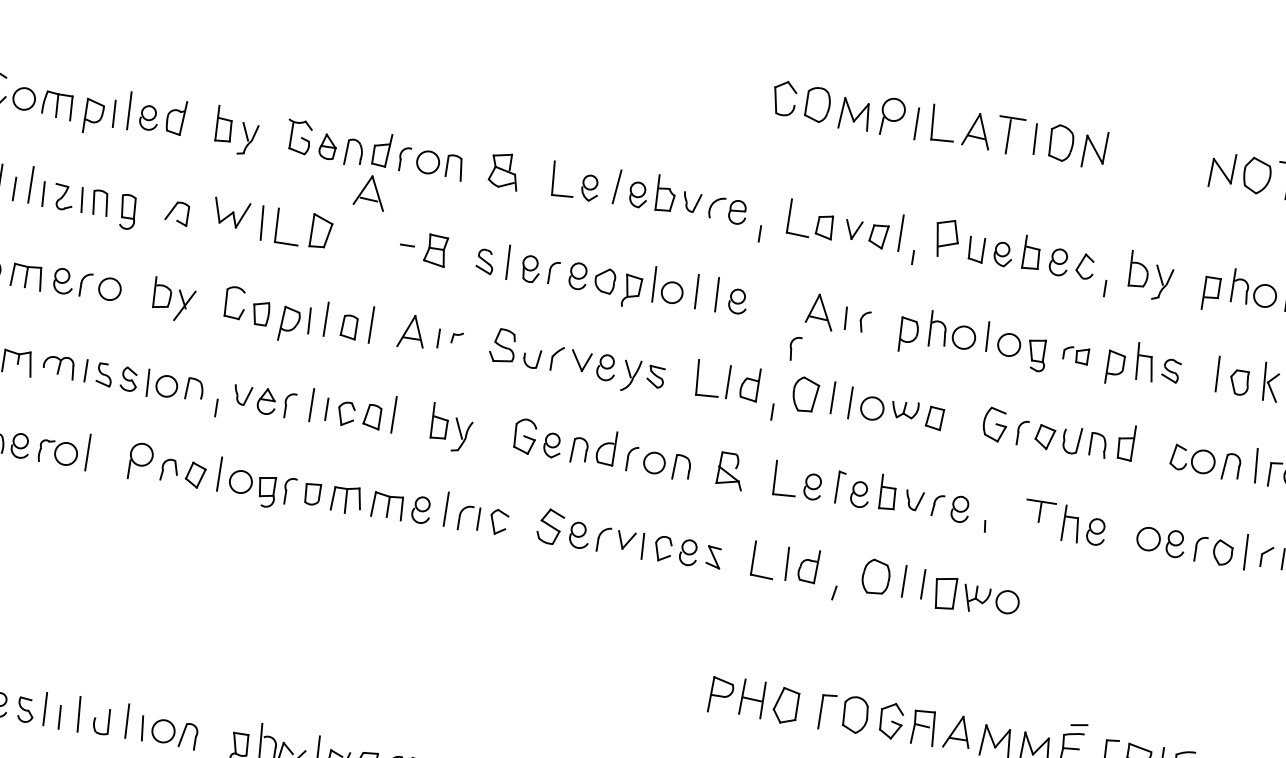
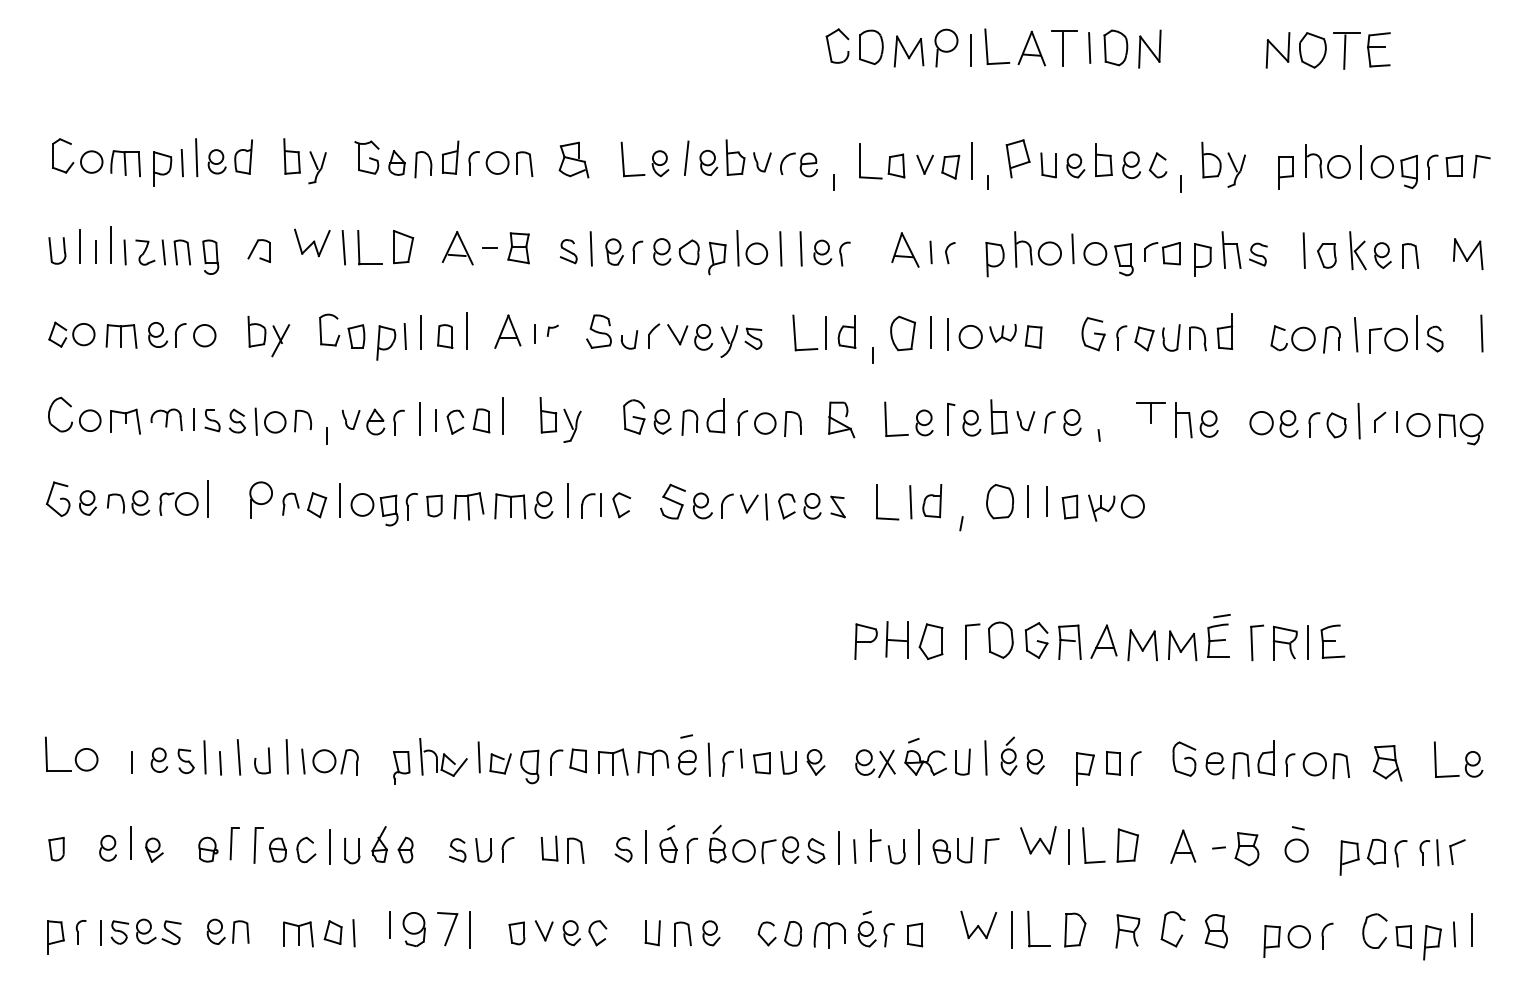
part: (370, 192) -> (457, 248), moved
part: (794, 348) -> (844, 253), moved
part: (1076, 354) -> (1162, 253), size x1.43
part: (944, 592) -> (1069, 506), size x0.71

